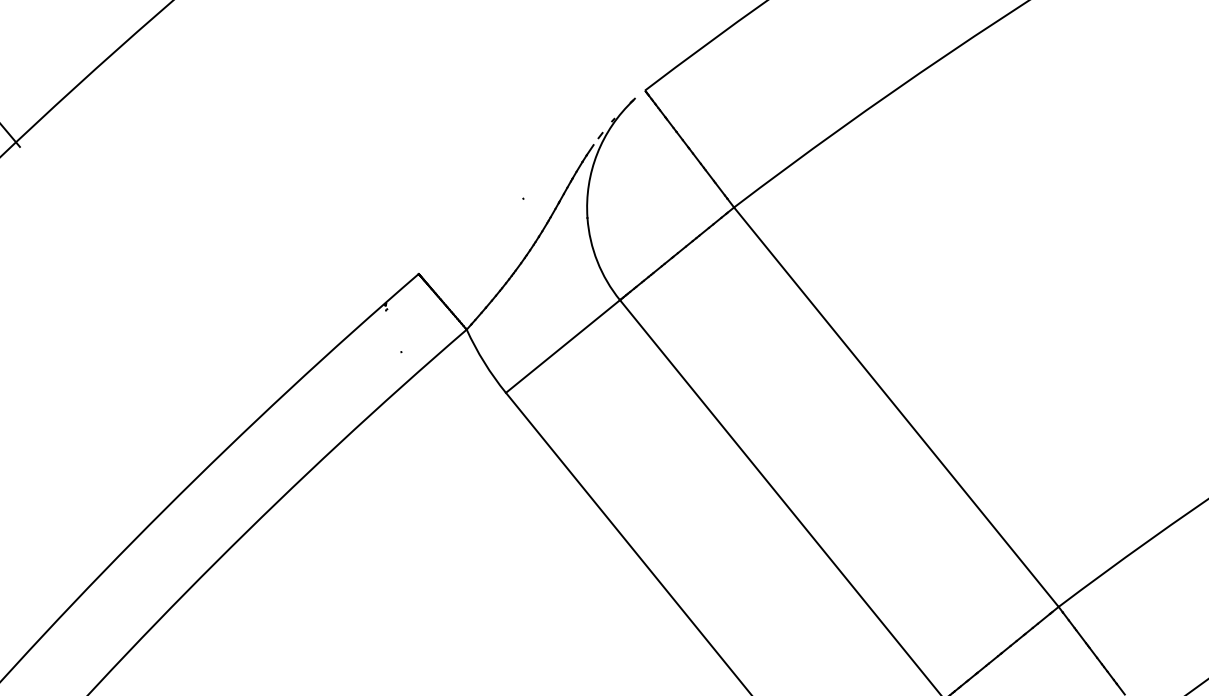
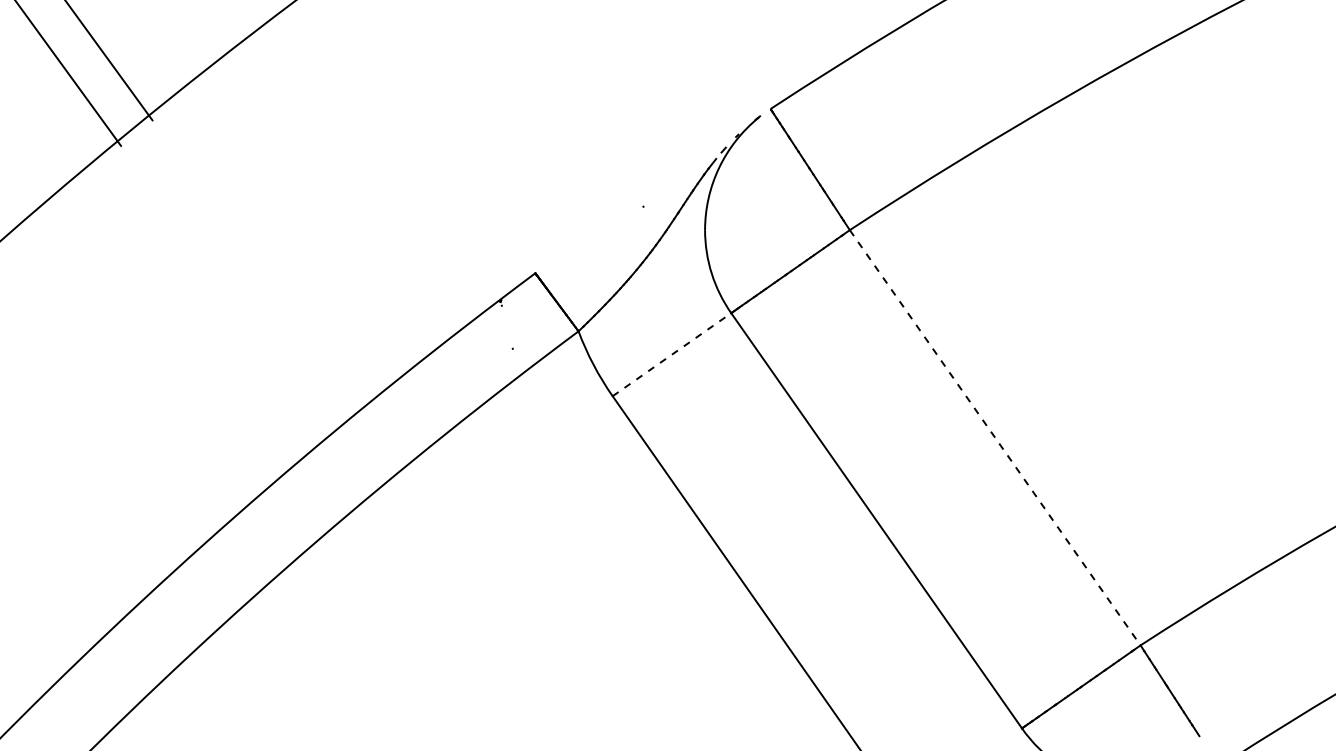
line: (563, 346) -> (672, 354), solid -> dashed
line: (896, 407) -> (995, 438), solid -> dashed

